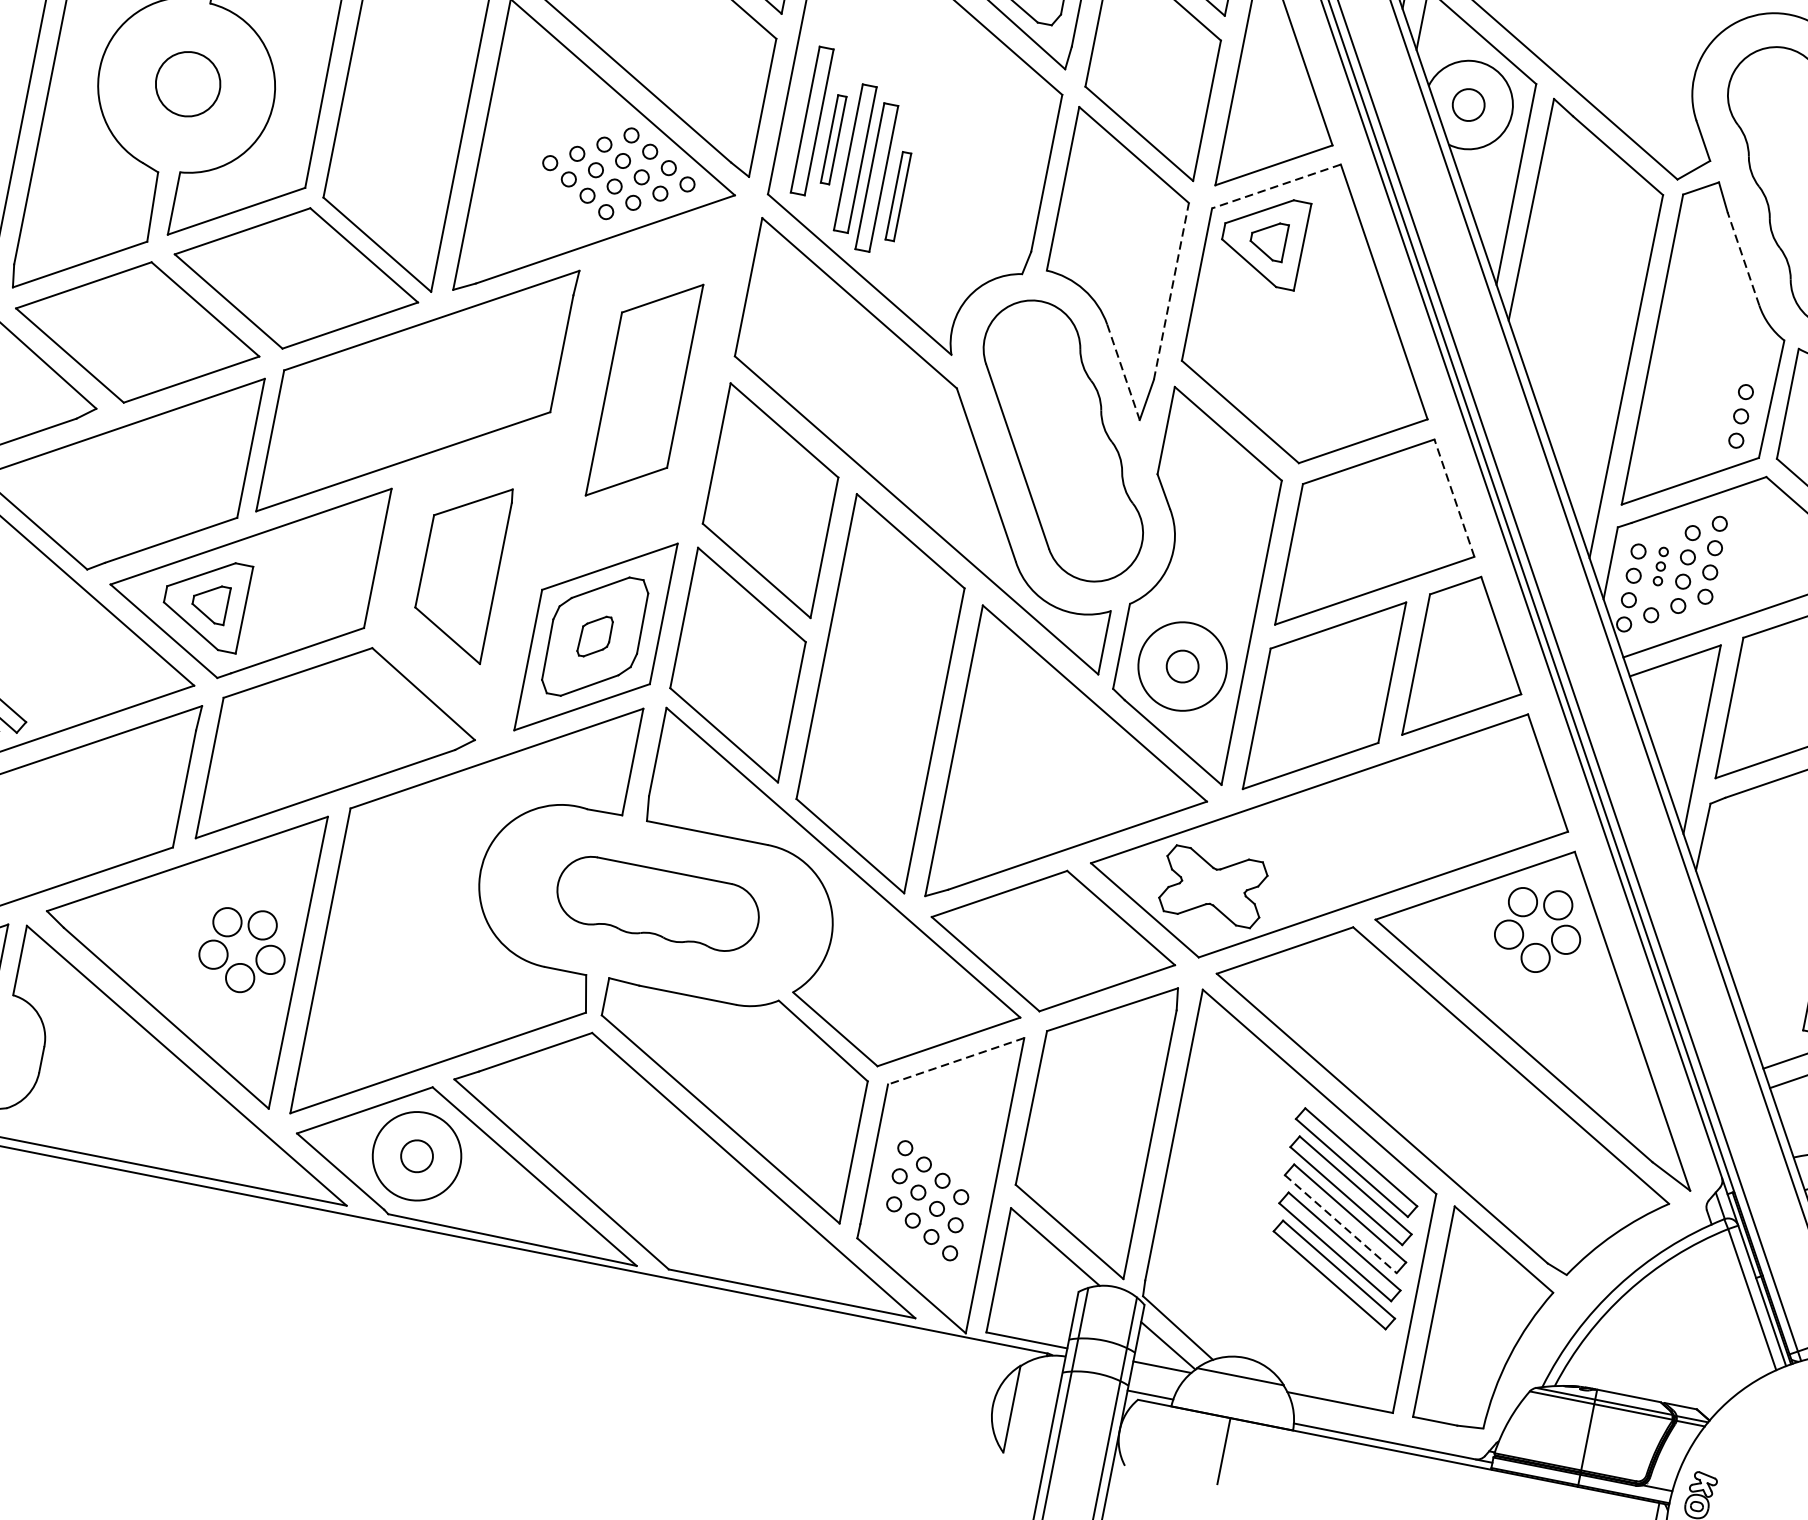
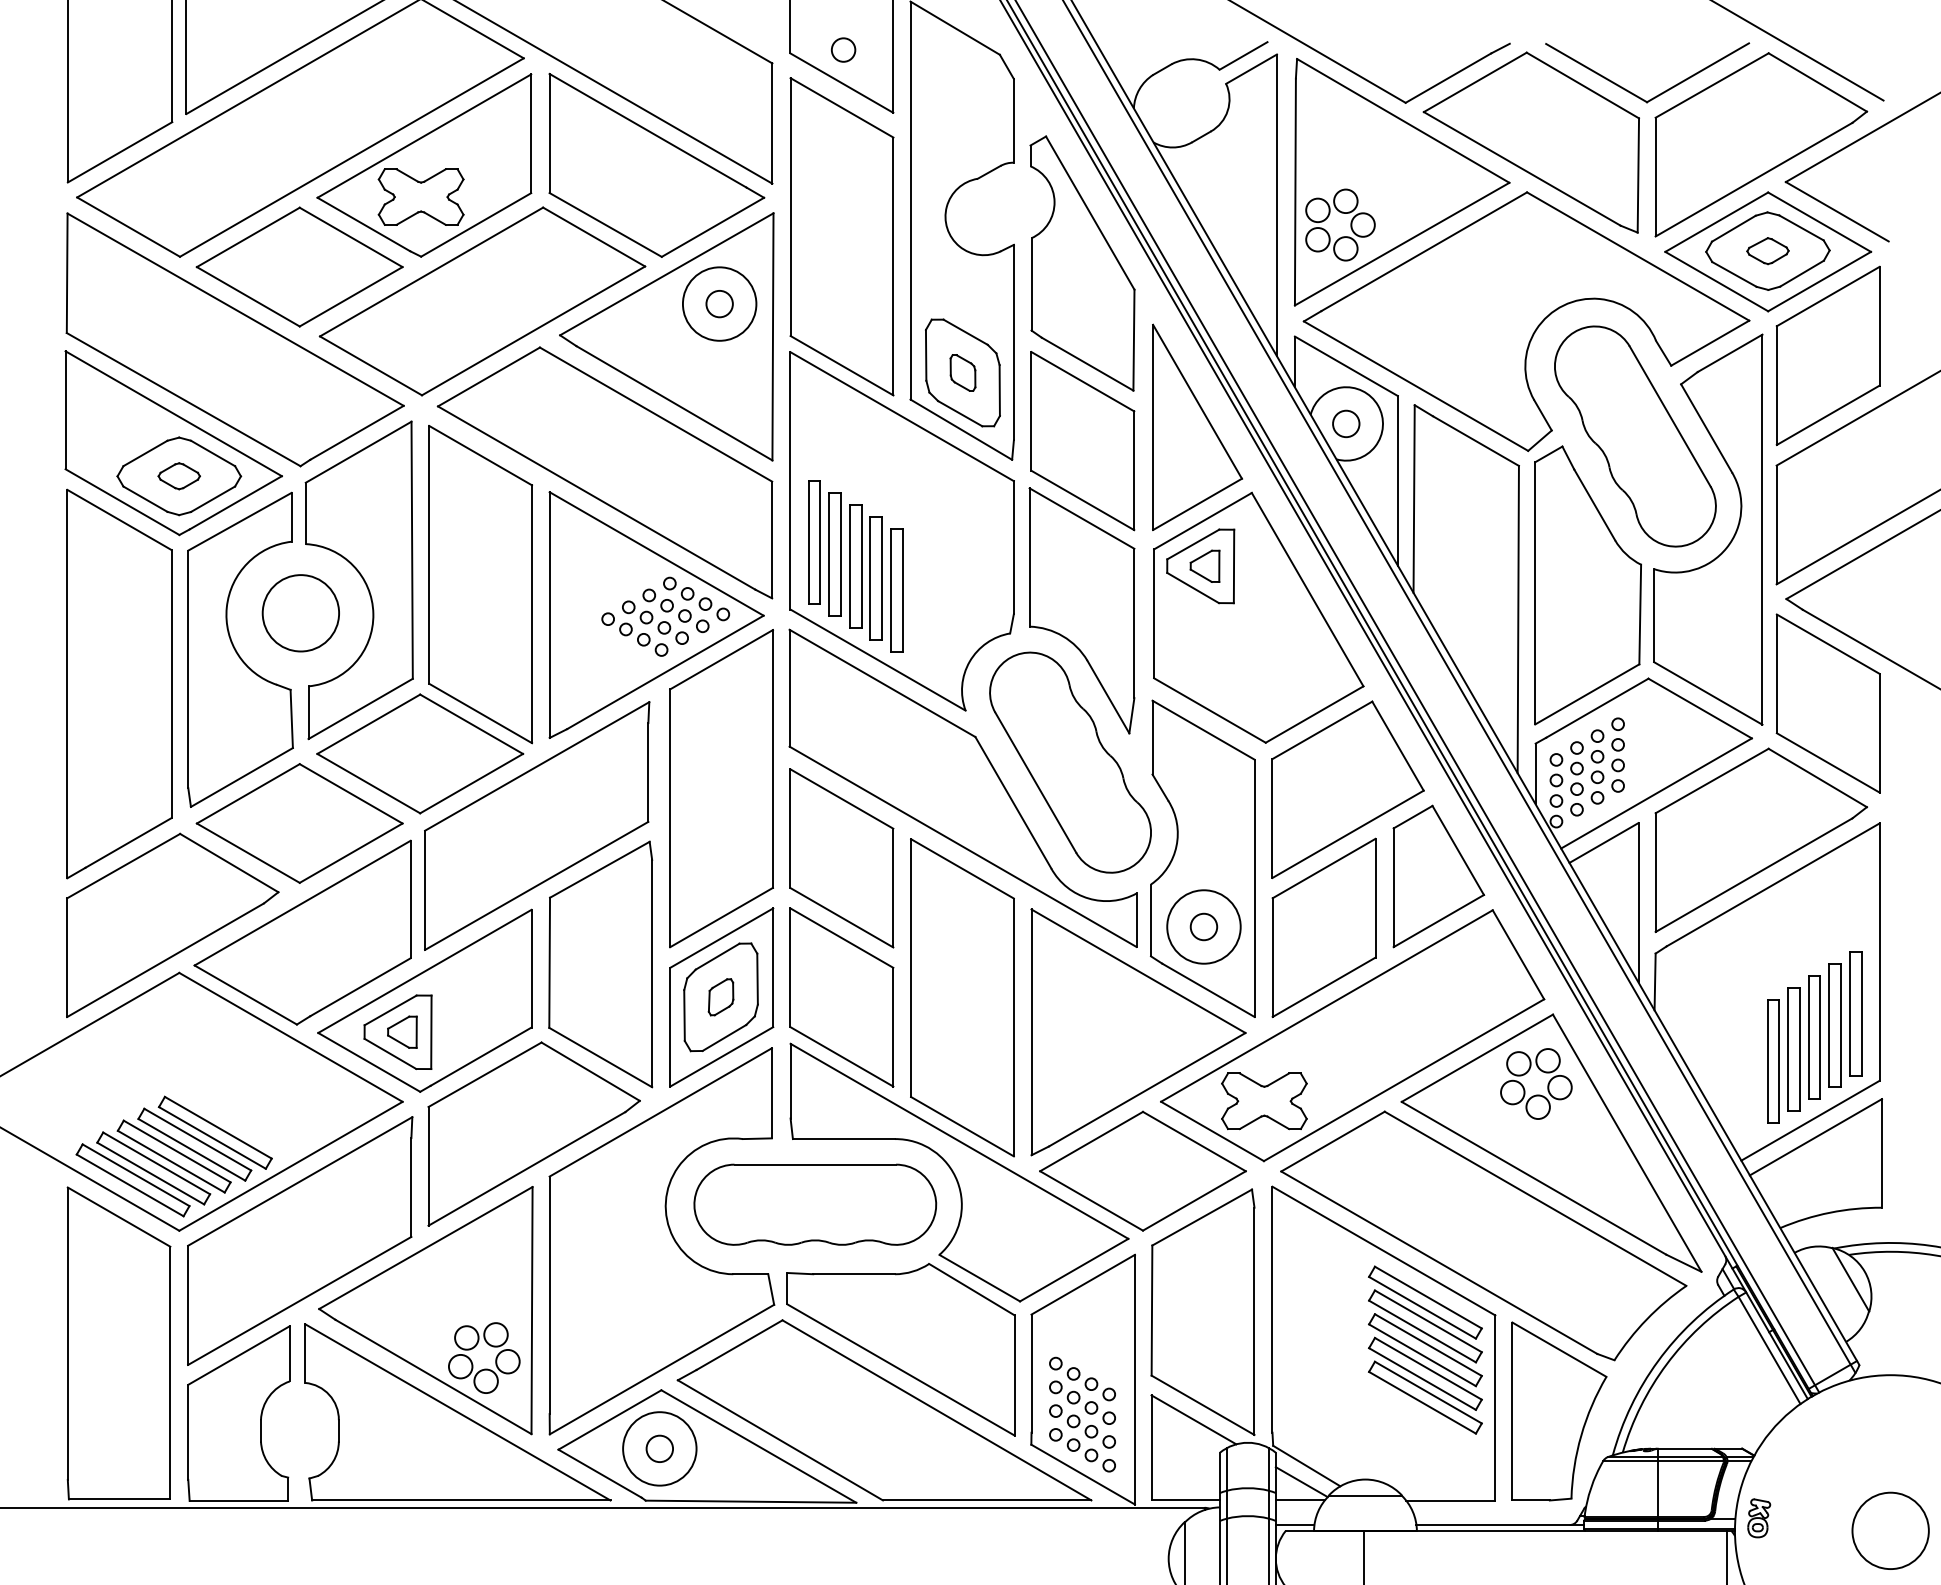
circle: (187, 84) -> (300, 613), size x1.43
part: (832, 139) -> (834, 554), size x1.67
line: (1275, 186) -> (1202, 521), dashed -> solid
part: (897, 196) -> (896, 590), size x1.67
line: (1743, 258) -> (1594, 504), dashed -> solid
line: (1171, 291) -> (1134, 623), dashed -> solid
line: (1123, 372) -> (1108, 697), dashed -> solid
part: (644, 389) -> (721, 788), size x1.67
part: (1740, 416) -> (1617, 633), removed
line: (1453, 497) -> (1397, 745), dashed -> solid
part: (1660, 566) -> (1576, 768), size x1.67
part: (460, 569) -> (600, 964), size x1.67
part: (658, 903) -> (815, 1204), size x1.43
part: (241, 962) -> (484, 1368), moved
line: (956, 1061) -> (1083, 1284), dashed -> solid
line: (1340, 1224) -> (1422, 1355), dashed -> solid
part: (916, 1257) -> (1082, 1450), added

